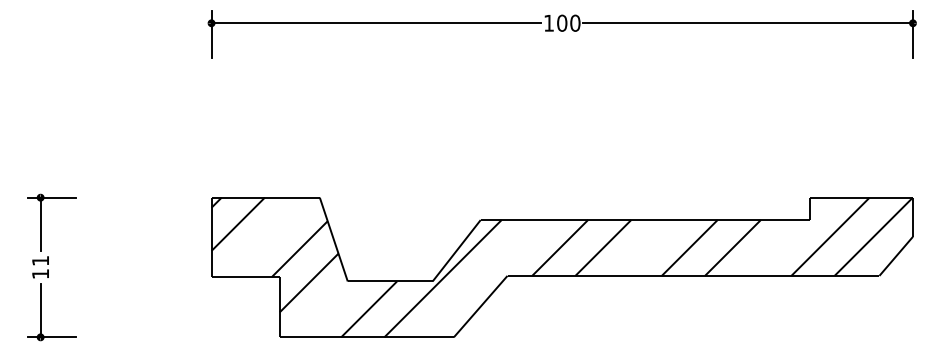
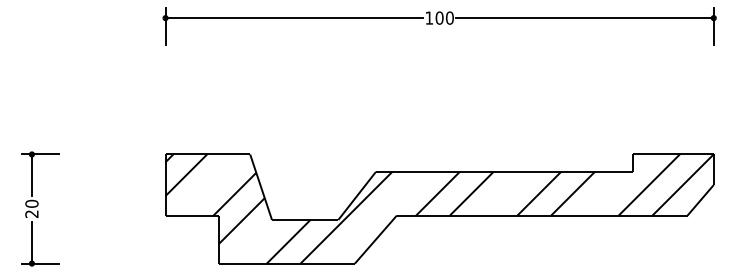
text: (40, 266) -> (31, 208), 11 -> 20

